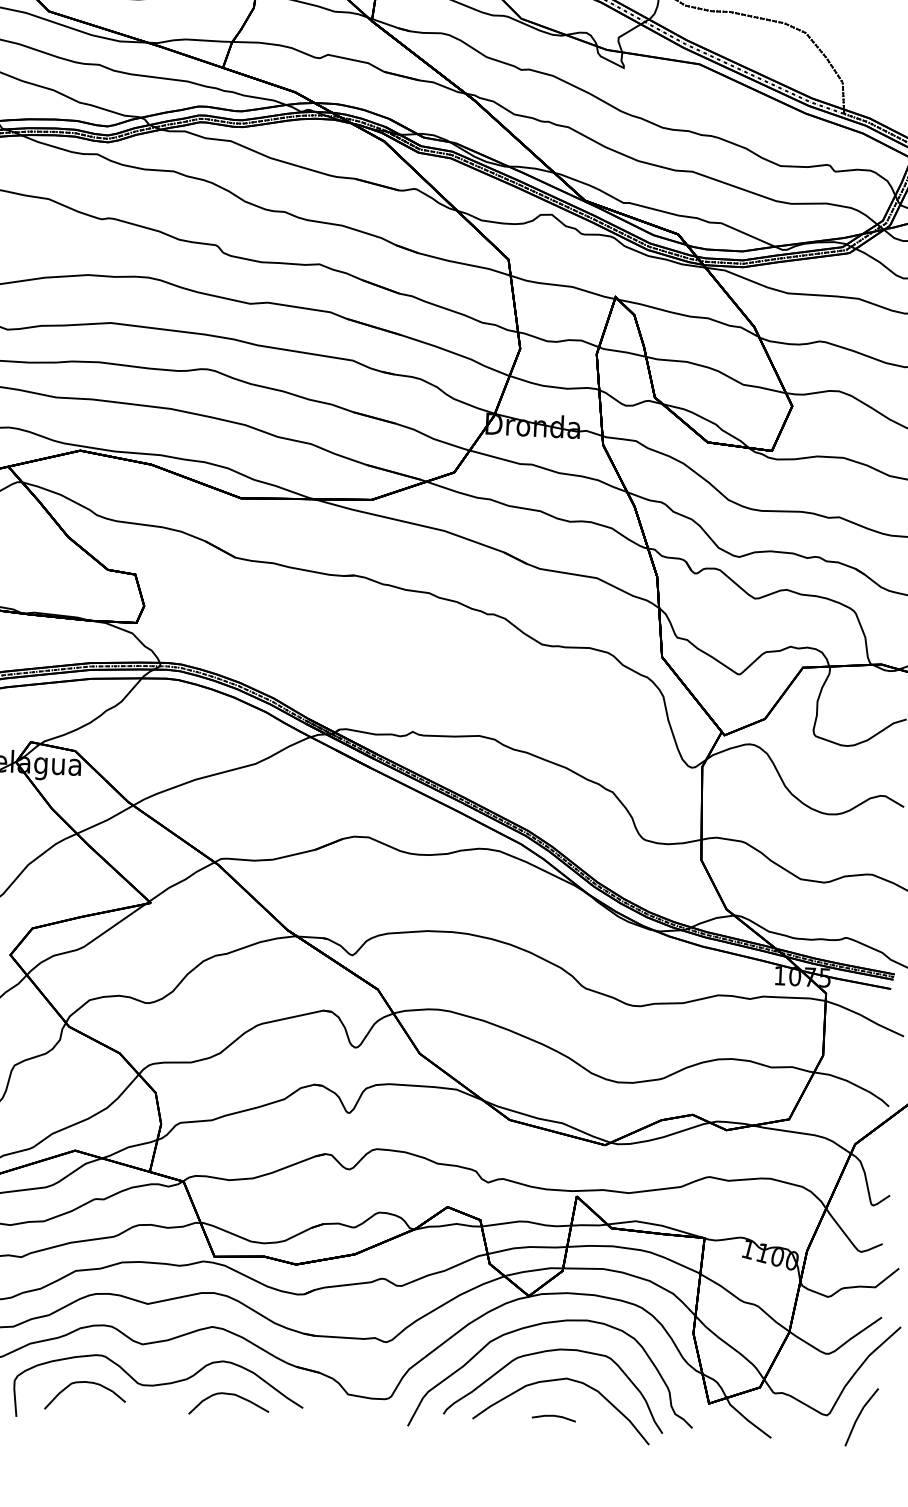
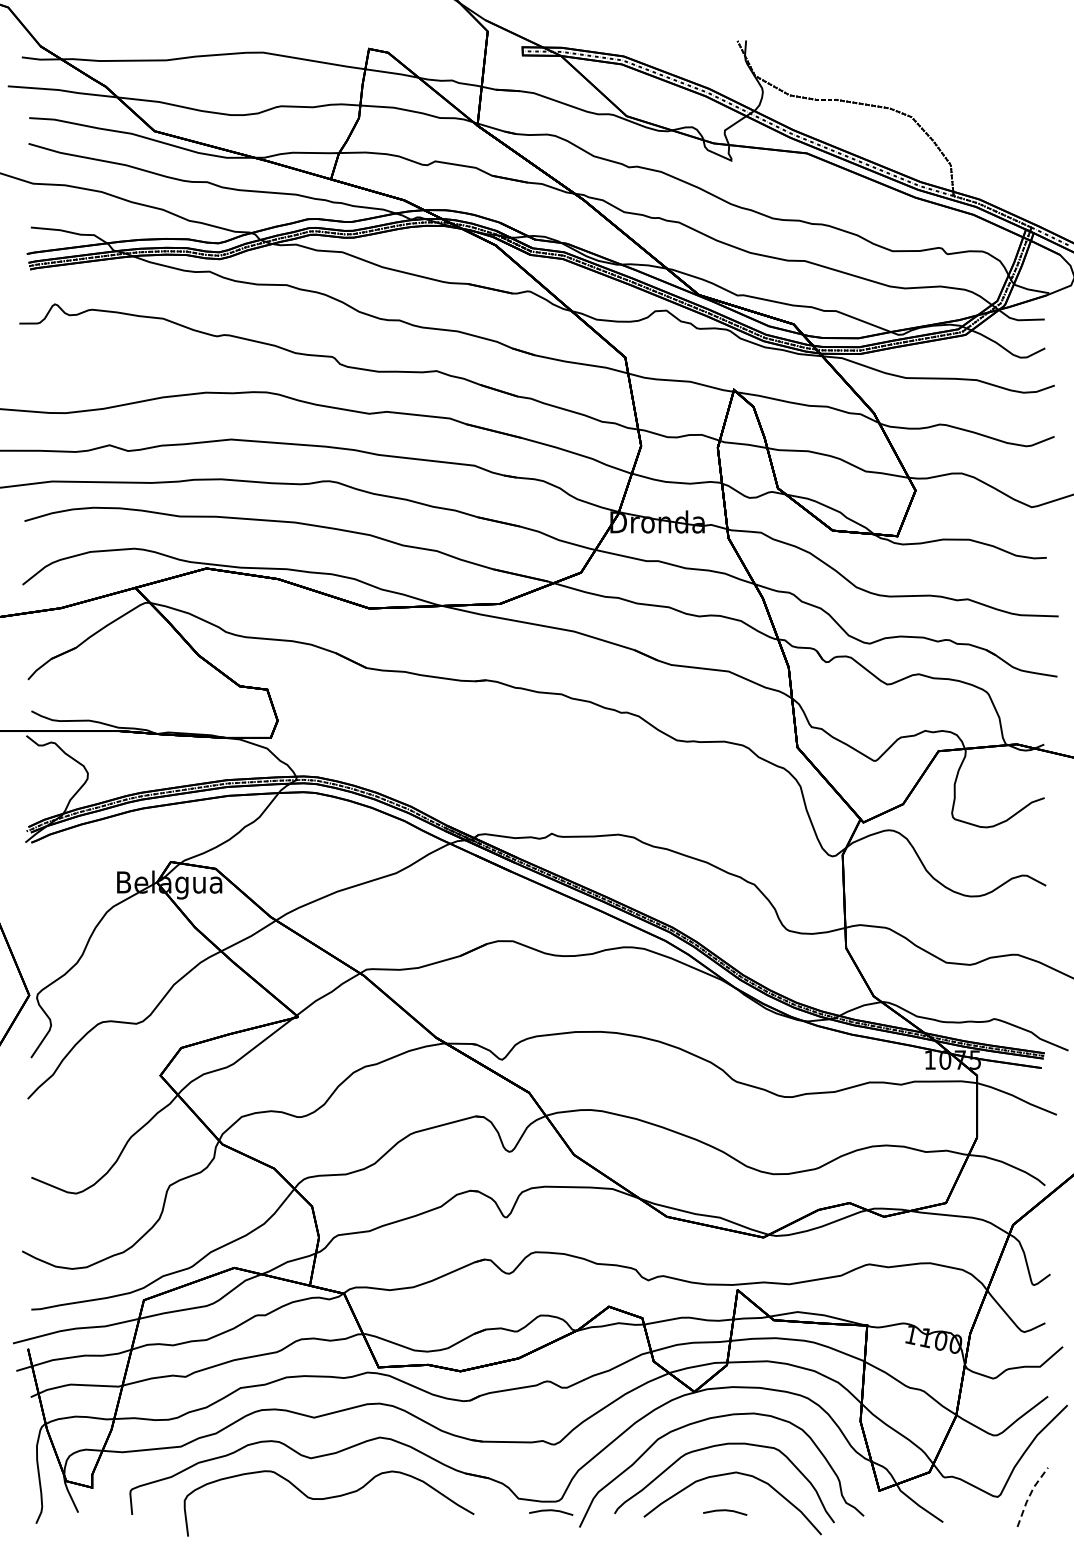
curve: (85, 1382) -> (255, 1499), removed
curve: (228, 1394) -> (399, 1504), removed
line: (380, 1408) -> (551, 1511), added
line: (858, 1415) -> (1029, 1495), solid -> dashed

